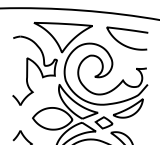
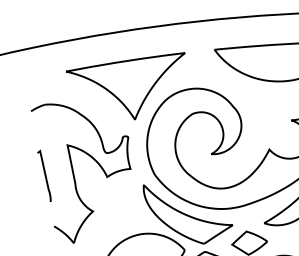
line: (13, 69) -> (44, 173), added

